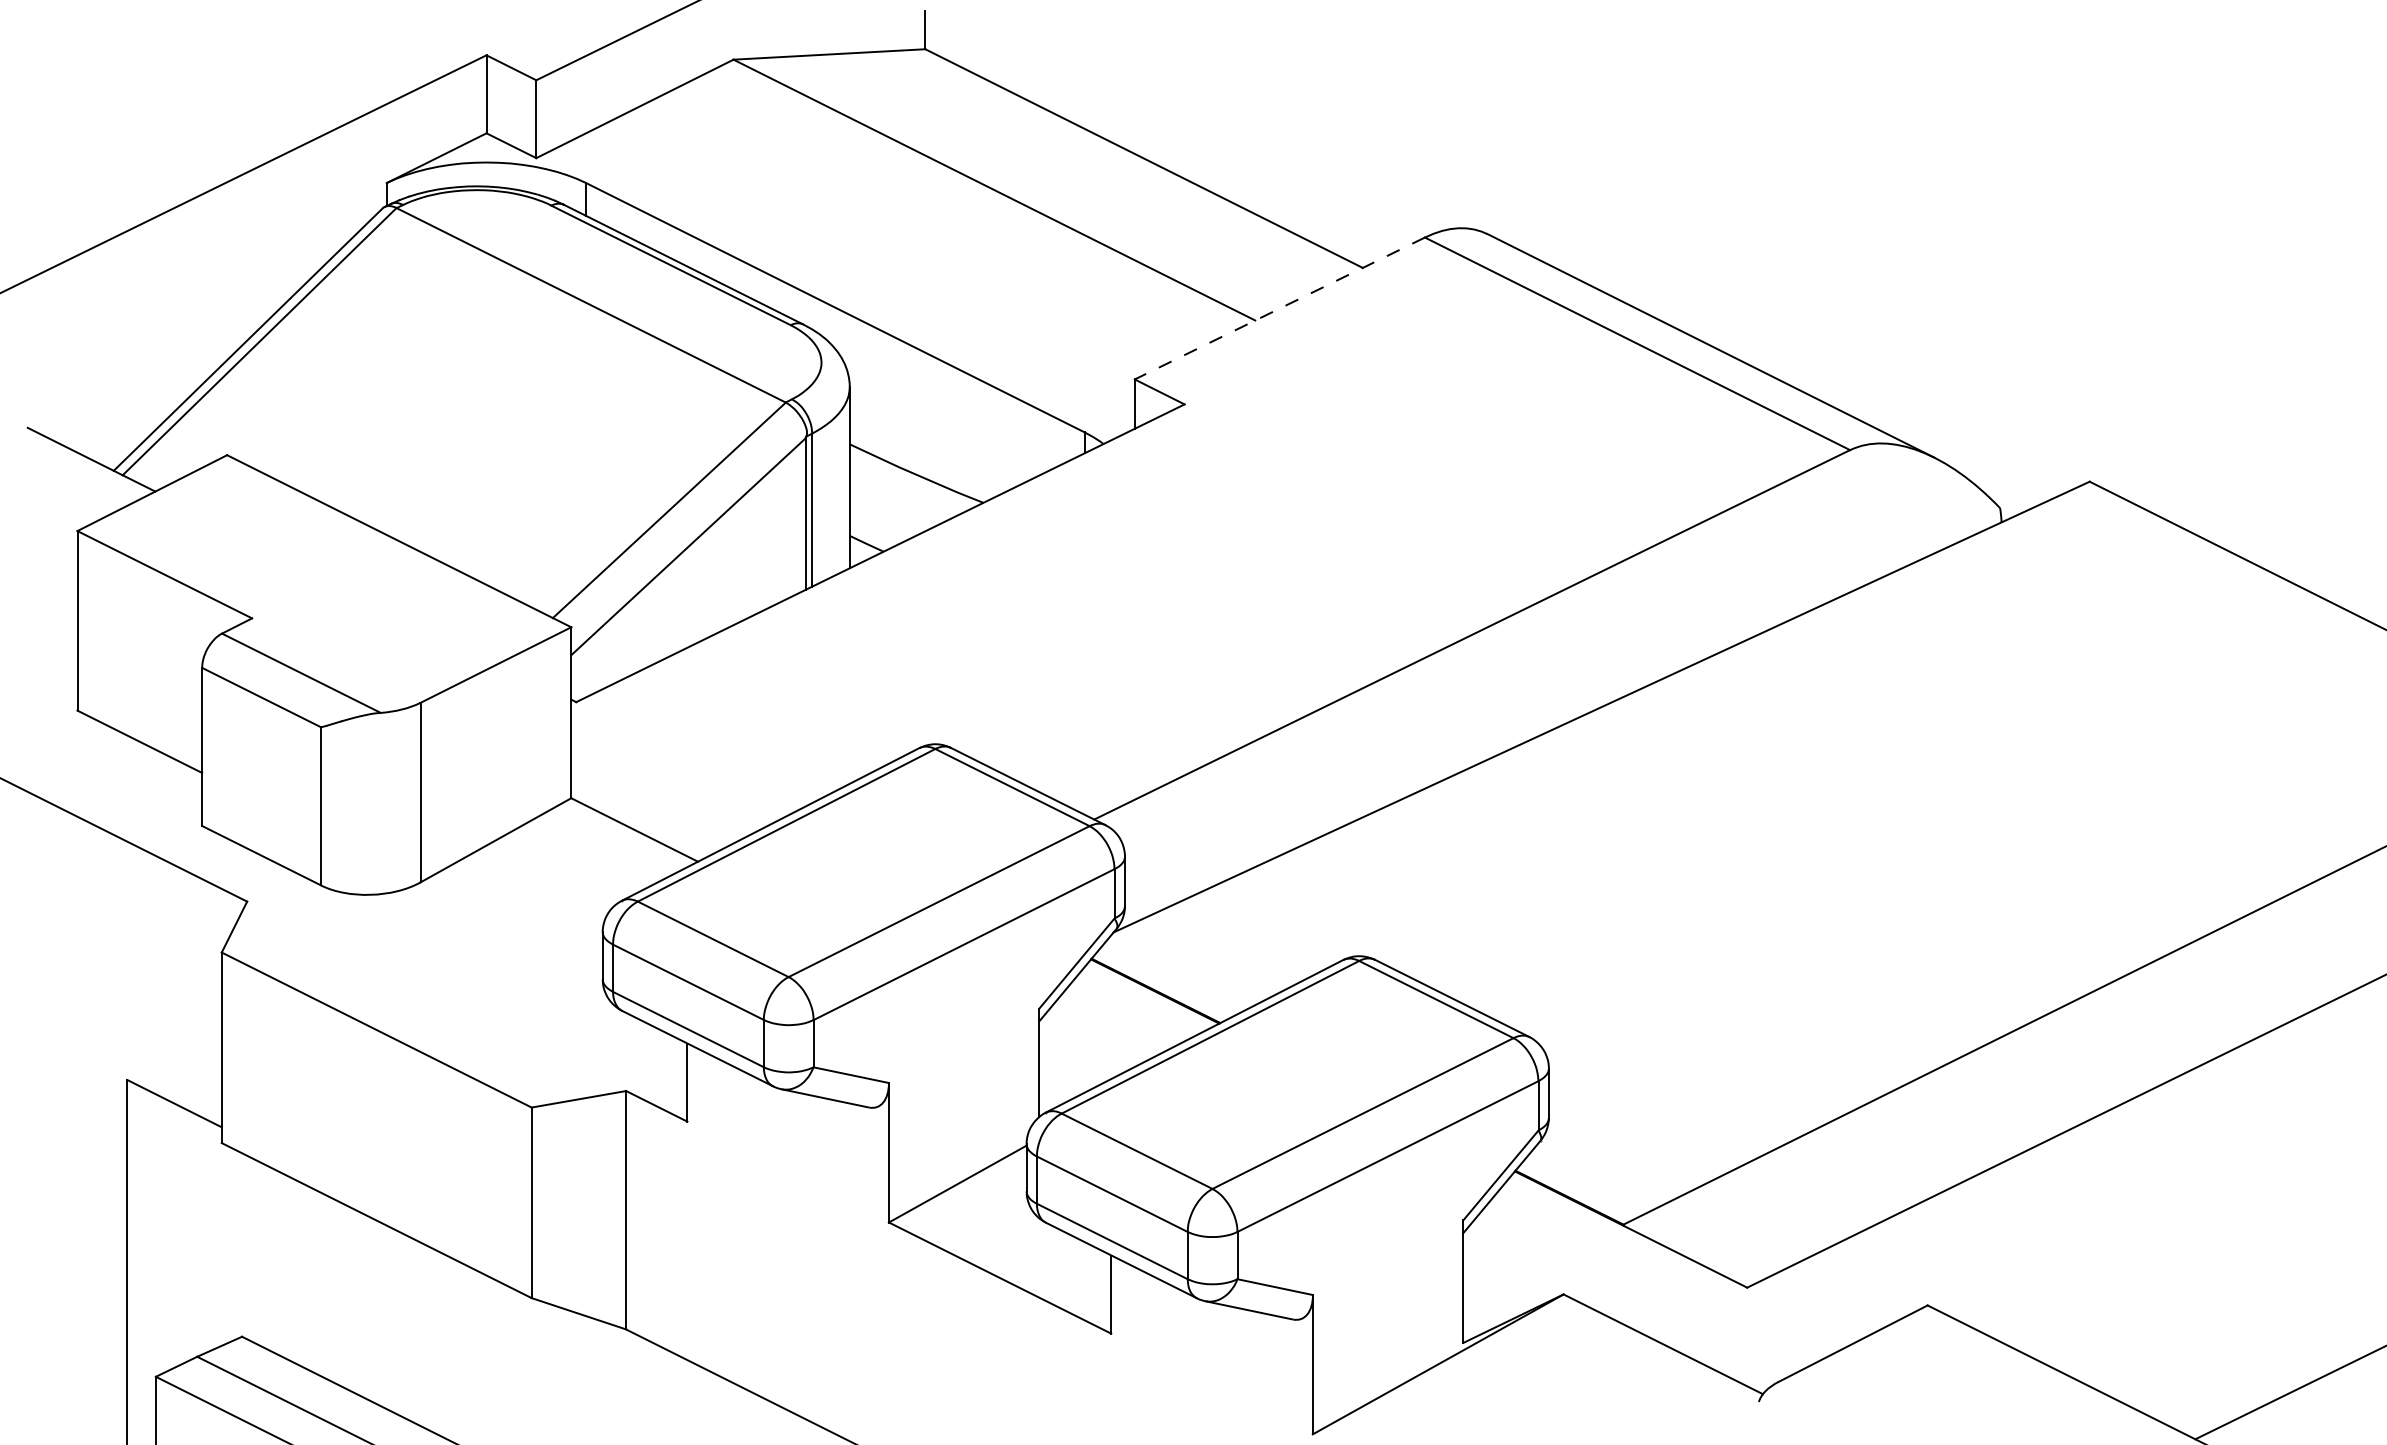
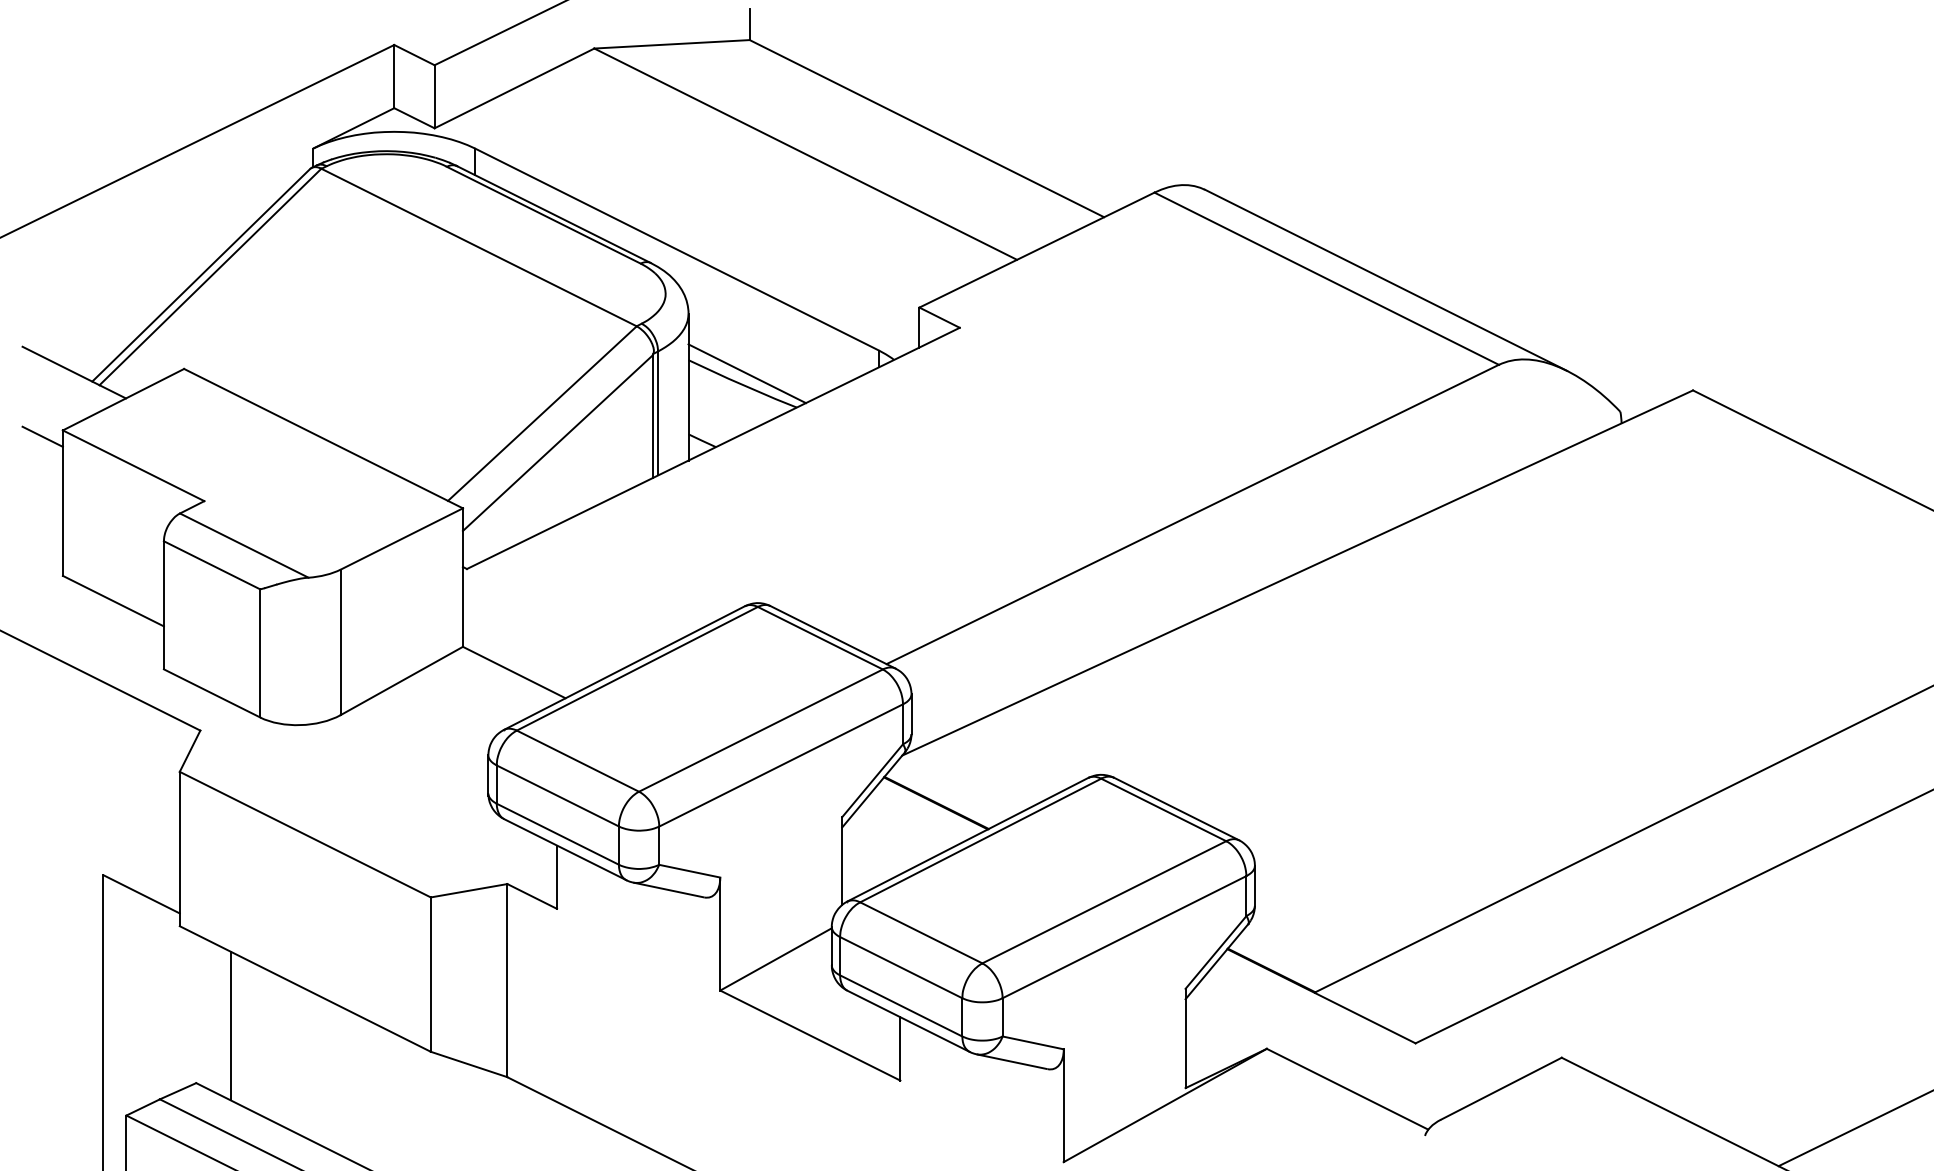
line: (1279, 308) -> (1036, 250), dashed -> solid
line: (921, 460) -> (746, 373), added
line: (52, 538) -> (42, 436), added
line: (284, 1265) -> (230, 1025), added

